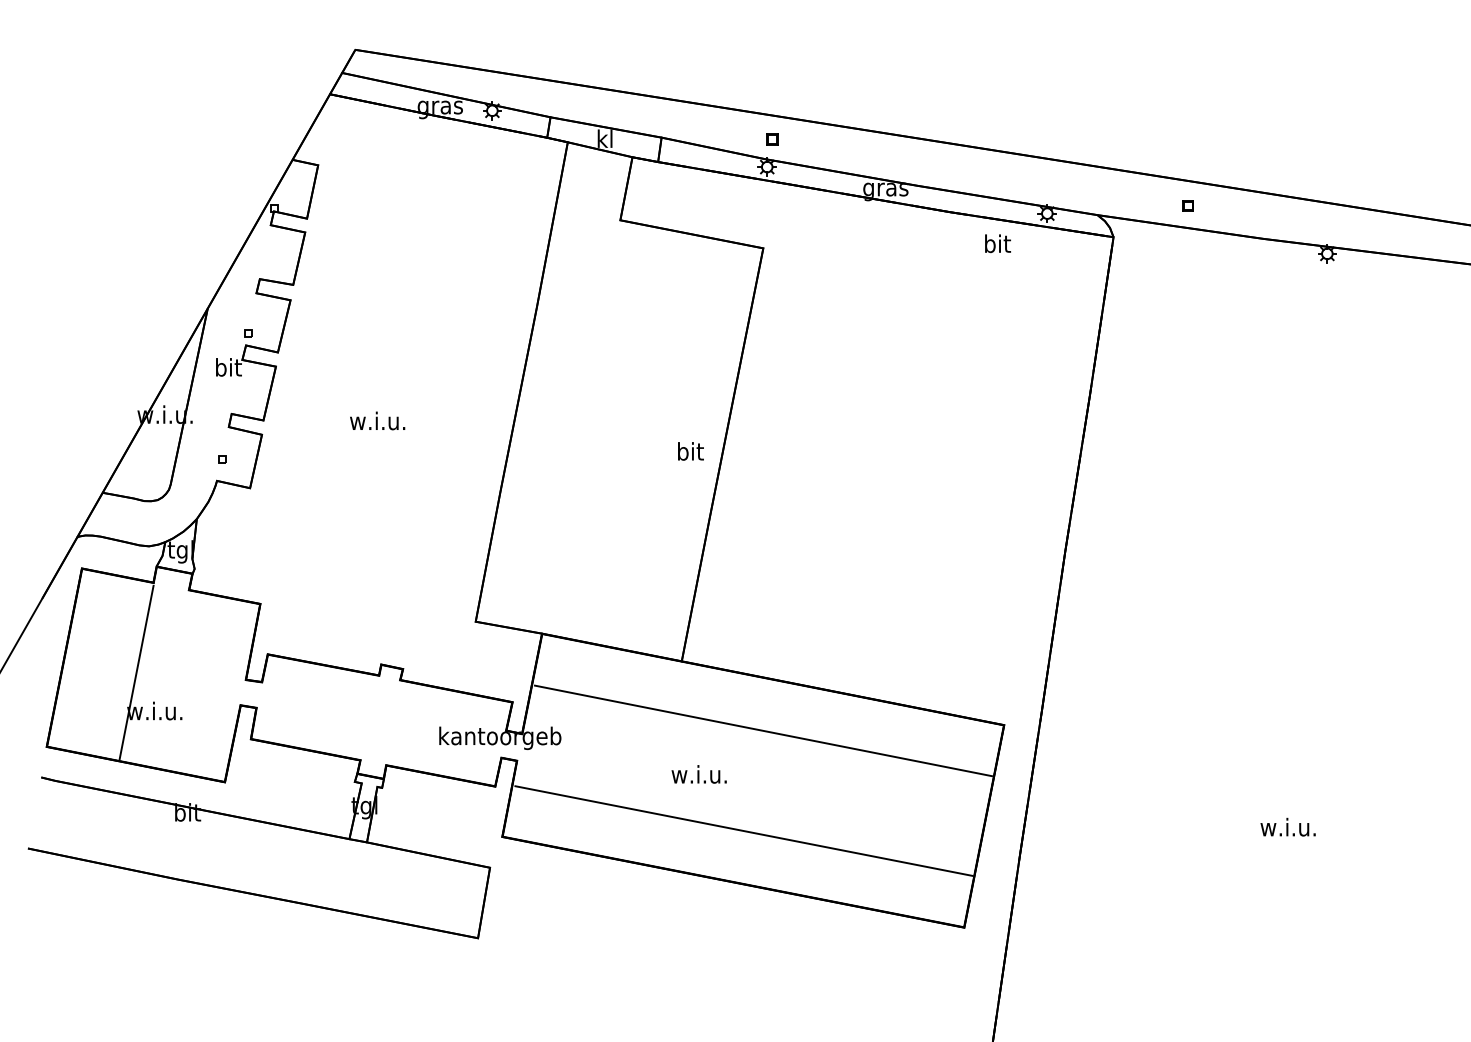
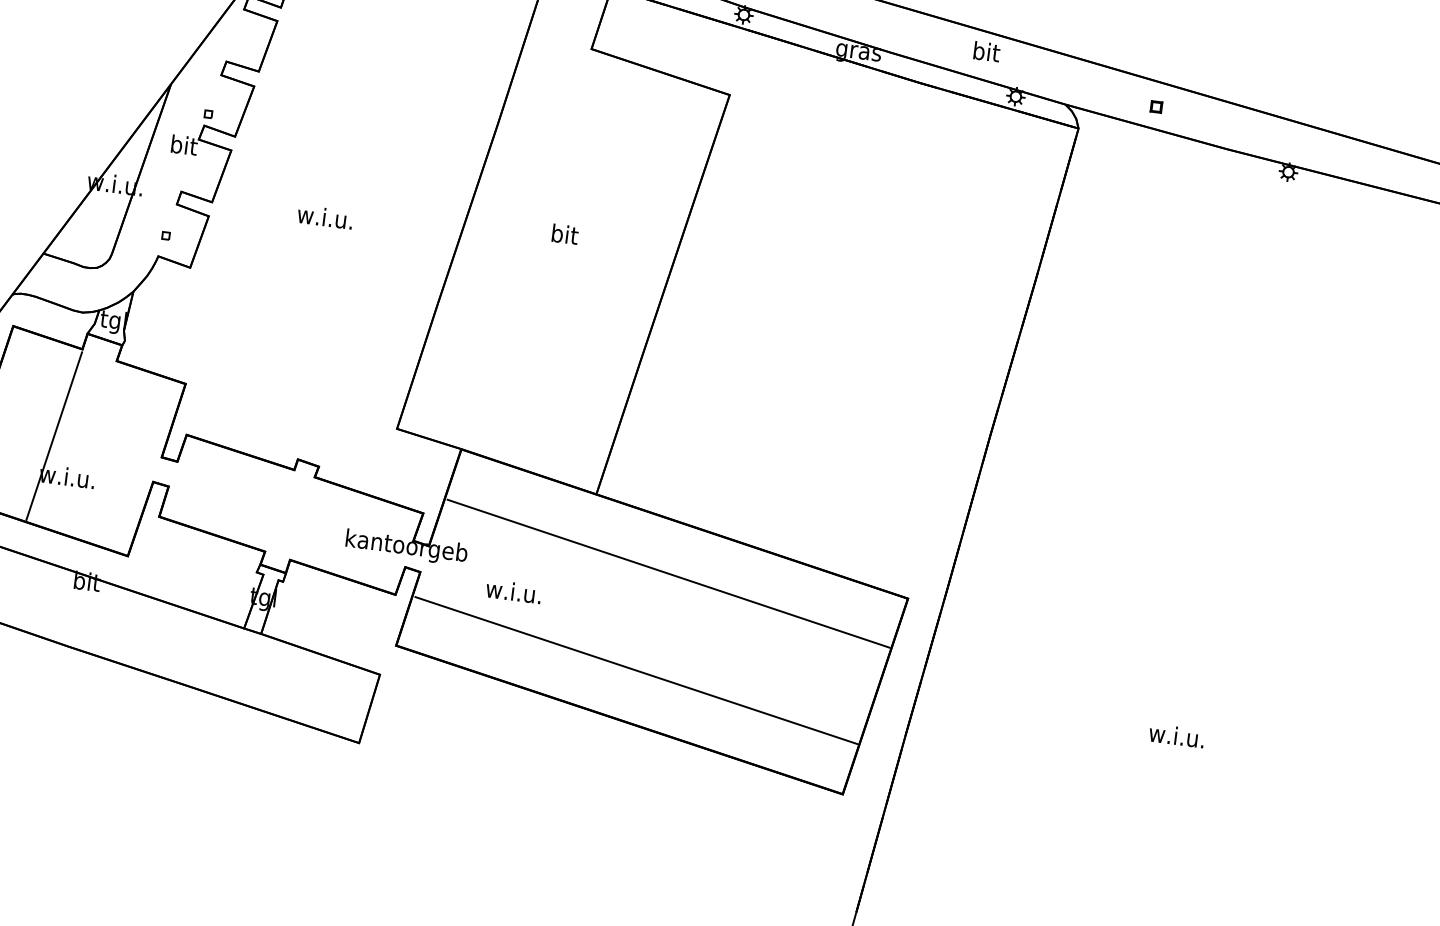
text: (997, 243) -> (986, 51), moved
text: (690, 451) -> (564, 234), moved
text: (698, 774) -> (513, 591), moved

